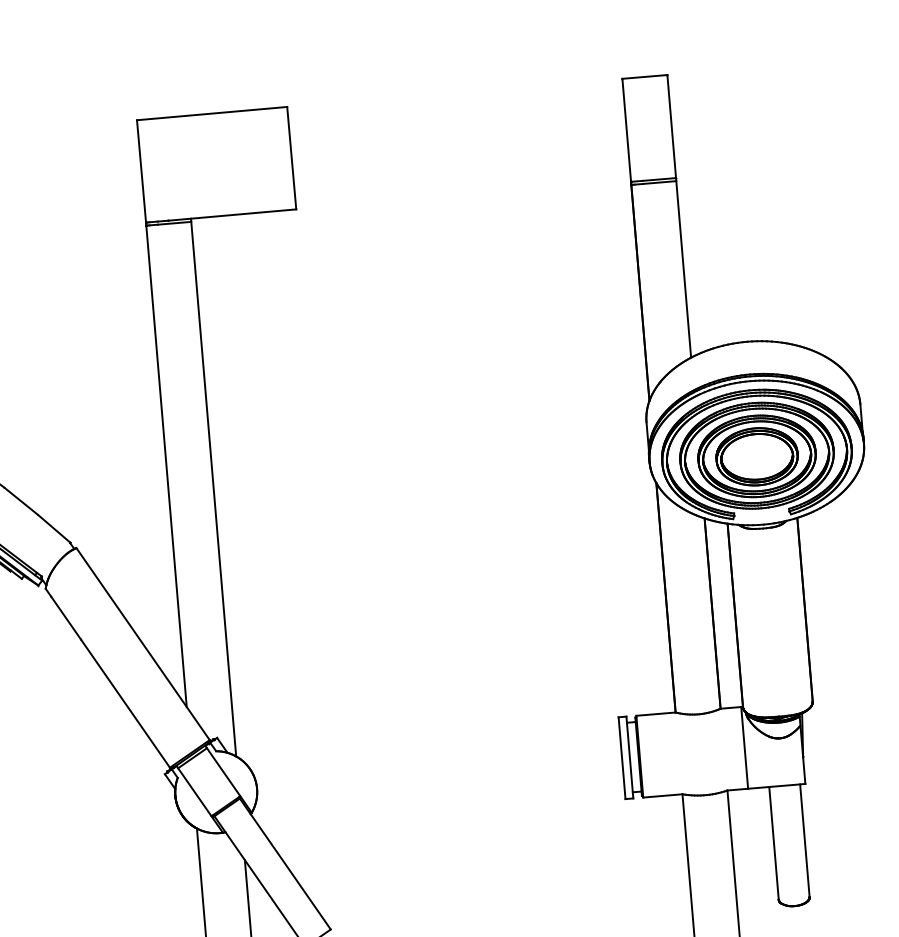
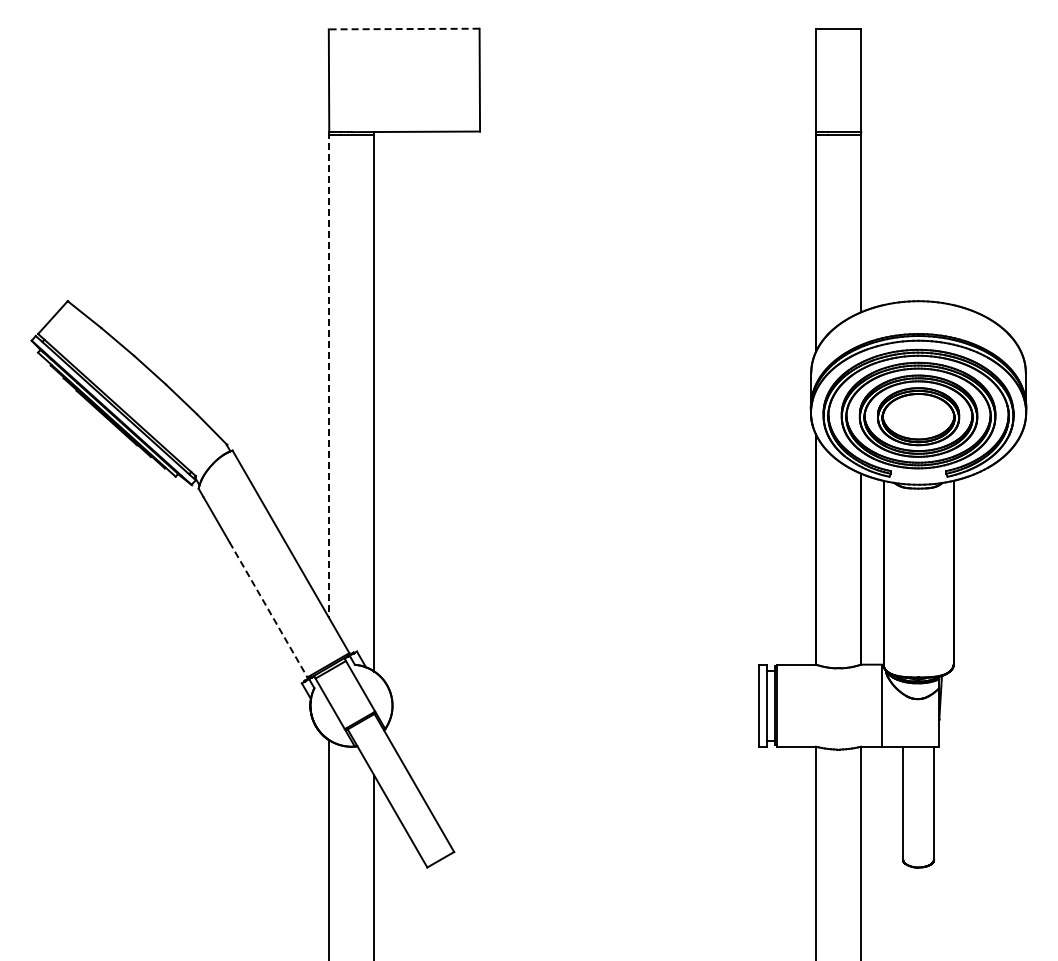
line: (211, 114) -> (403, 29), solid -> dashed
line: (166, 465) -> (329, 375), solid -> dashed
line: (125, 703) -> (268, 609), solid -> dashed

